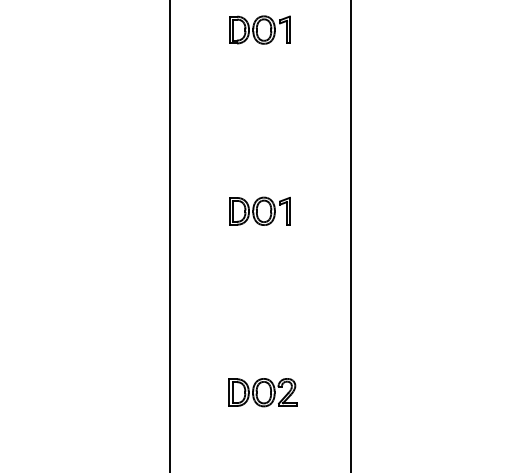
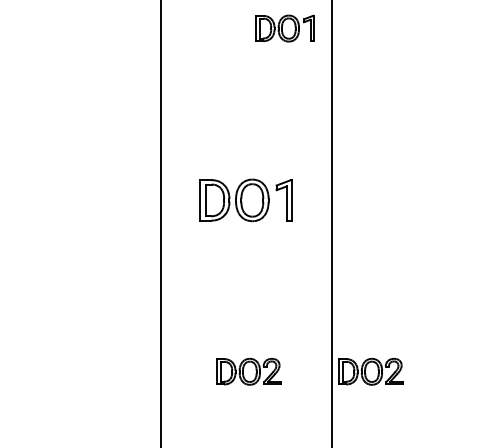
part: (259, 29) -> (284, 28), moved
part: (259, 210) -> (245, 199), size x1.6
part: (391, 392) -> (370, 371), added

